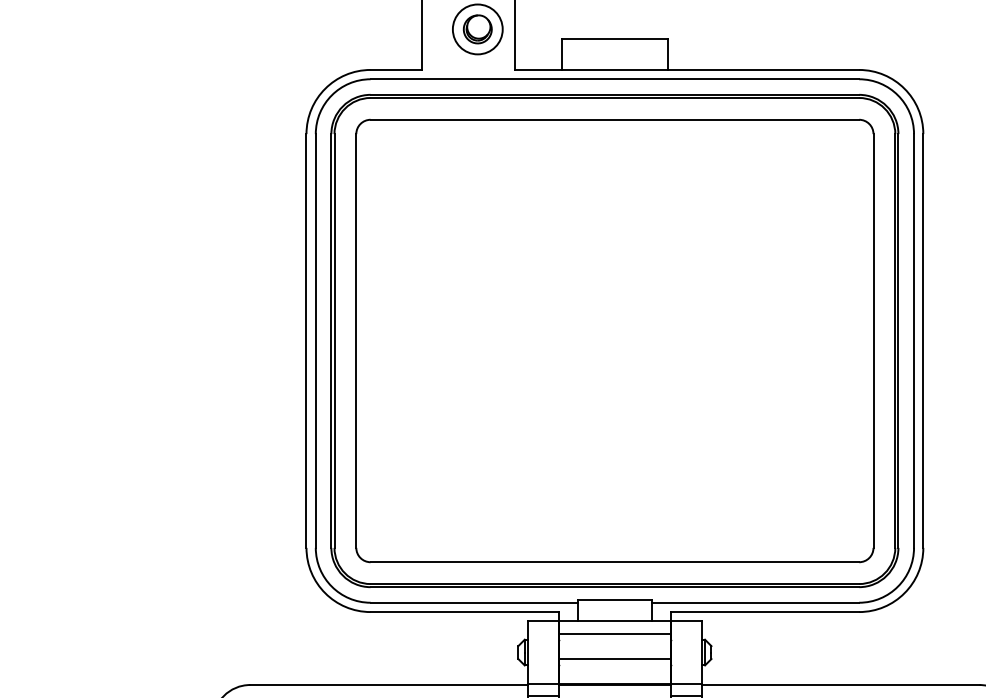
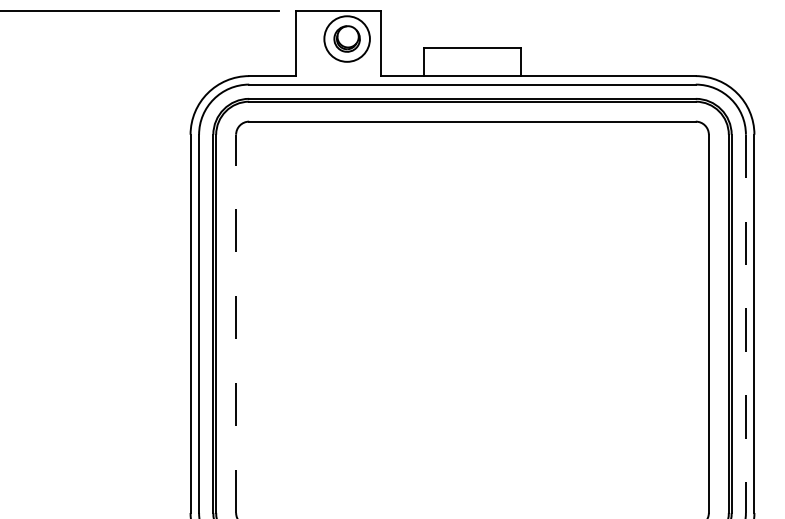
line: (356, 341) -> (236, 324), solid -> dashed
line: (914, 341) -> (746, 324), solid -> dashed

